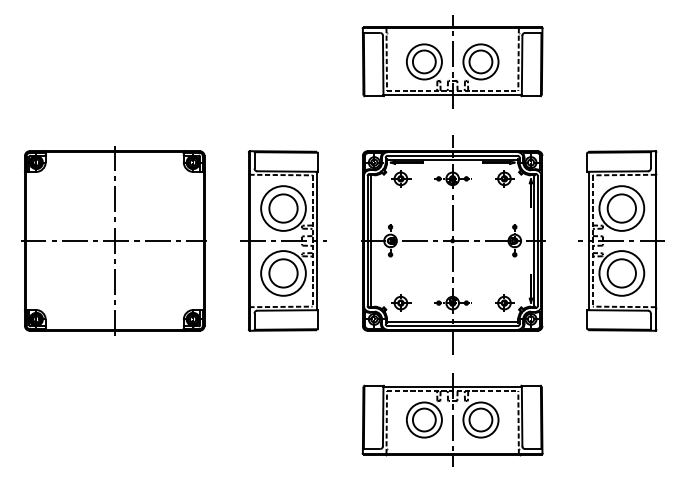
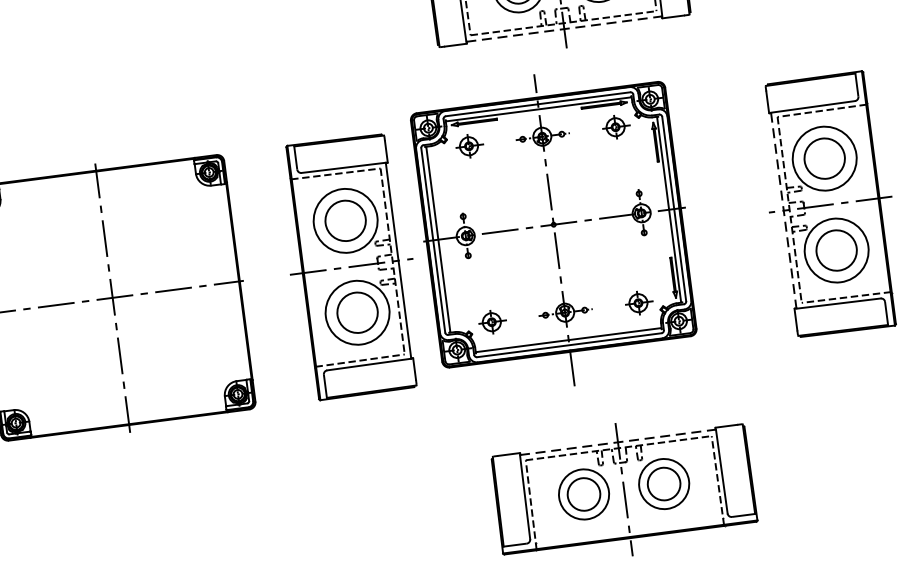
line: (453, 95) -> (565, 29), solid -> dashed
line: (588, 241) -> (783, 211), solid -> dashed
part: (453, 244) -> (555, 229), moved
line: (453, 386) -> (619, 441), solid -> dashed

